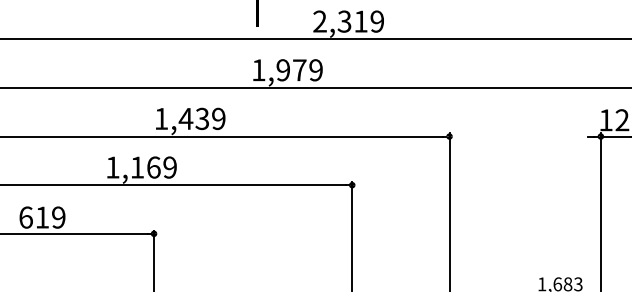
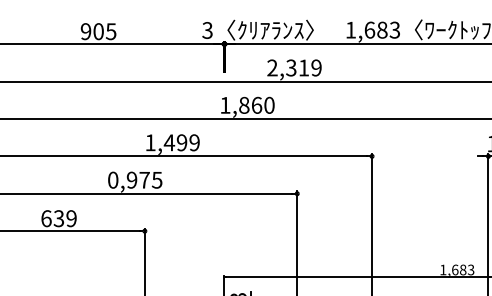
text: (299, 69) -> (256, 104), 1,979 -> 1,860
text: (201, 118) -> (181, 142), 1,439 -> 1,499
text: (141, 166) -> (135, 179), 1,169 -> 0,975
text: (41, 217) -> (58, 218), 619 -> 639

